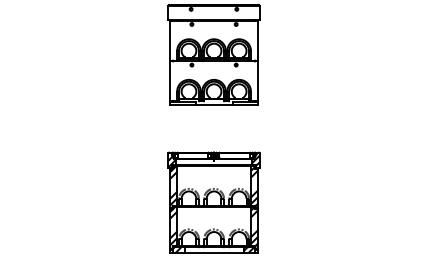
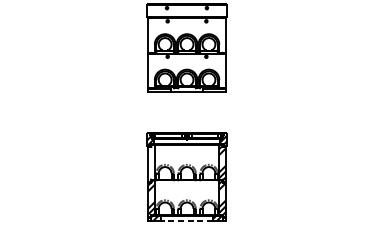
hatch: (173, 185) -> (151, 161), removed
line: (214, 253) -> (187, 221), solid -> dashed

